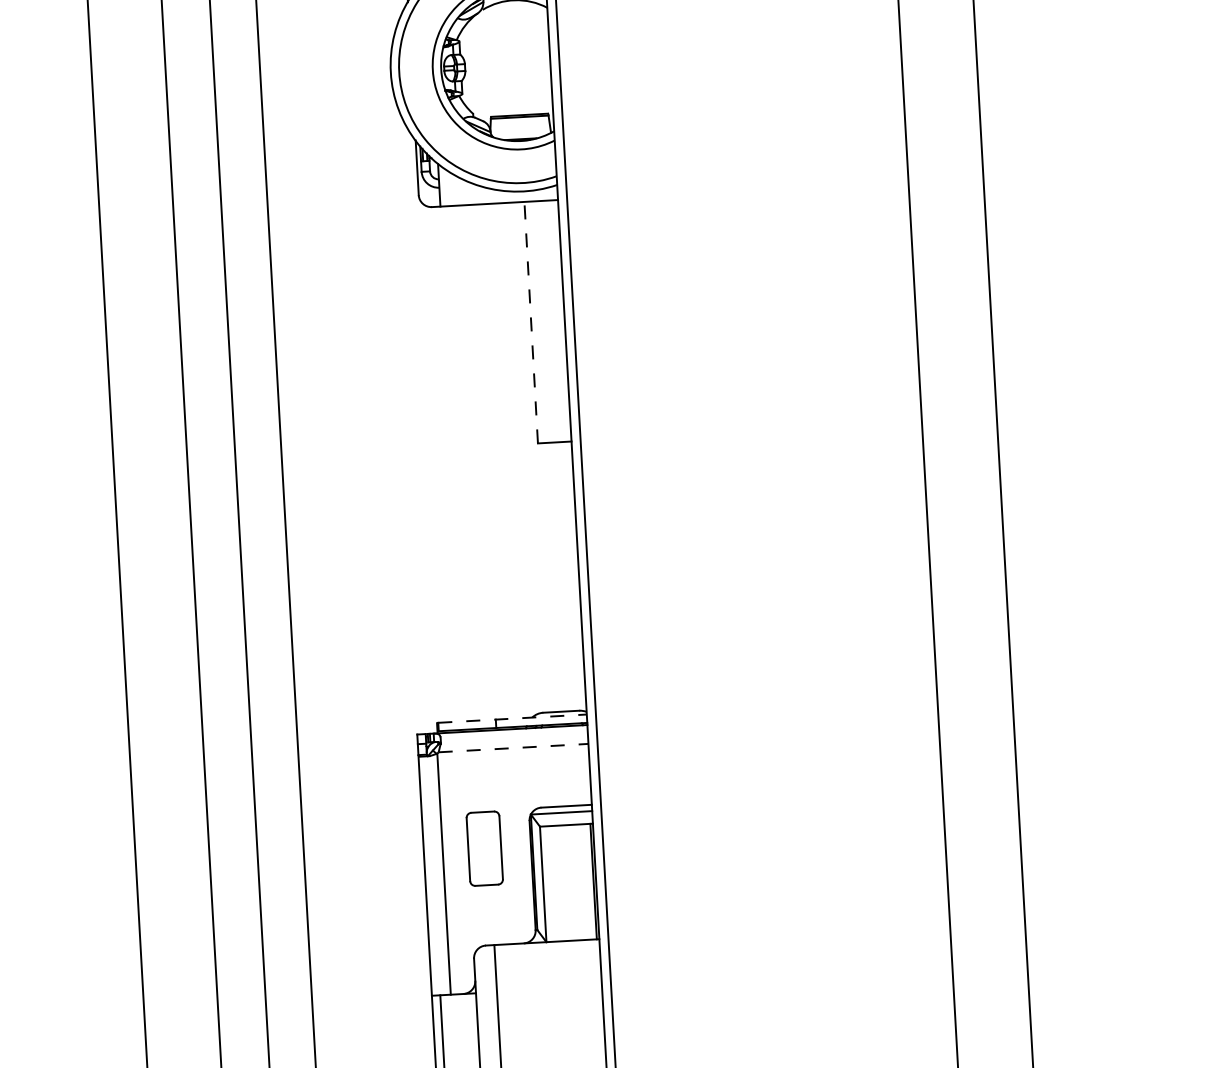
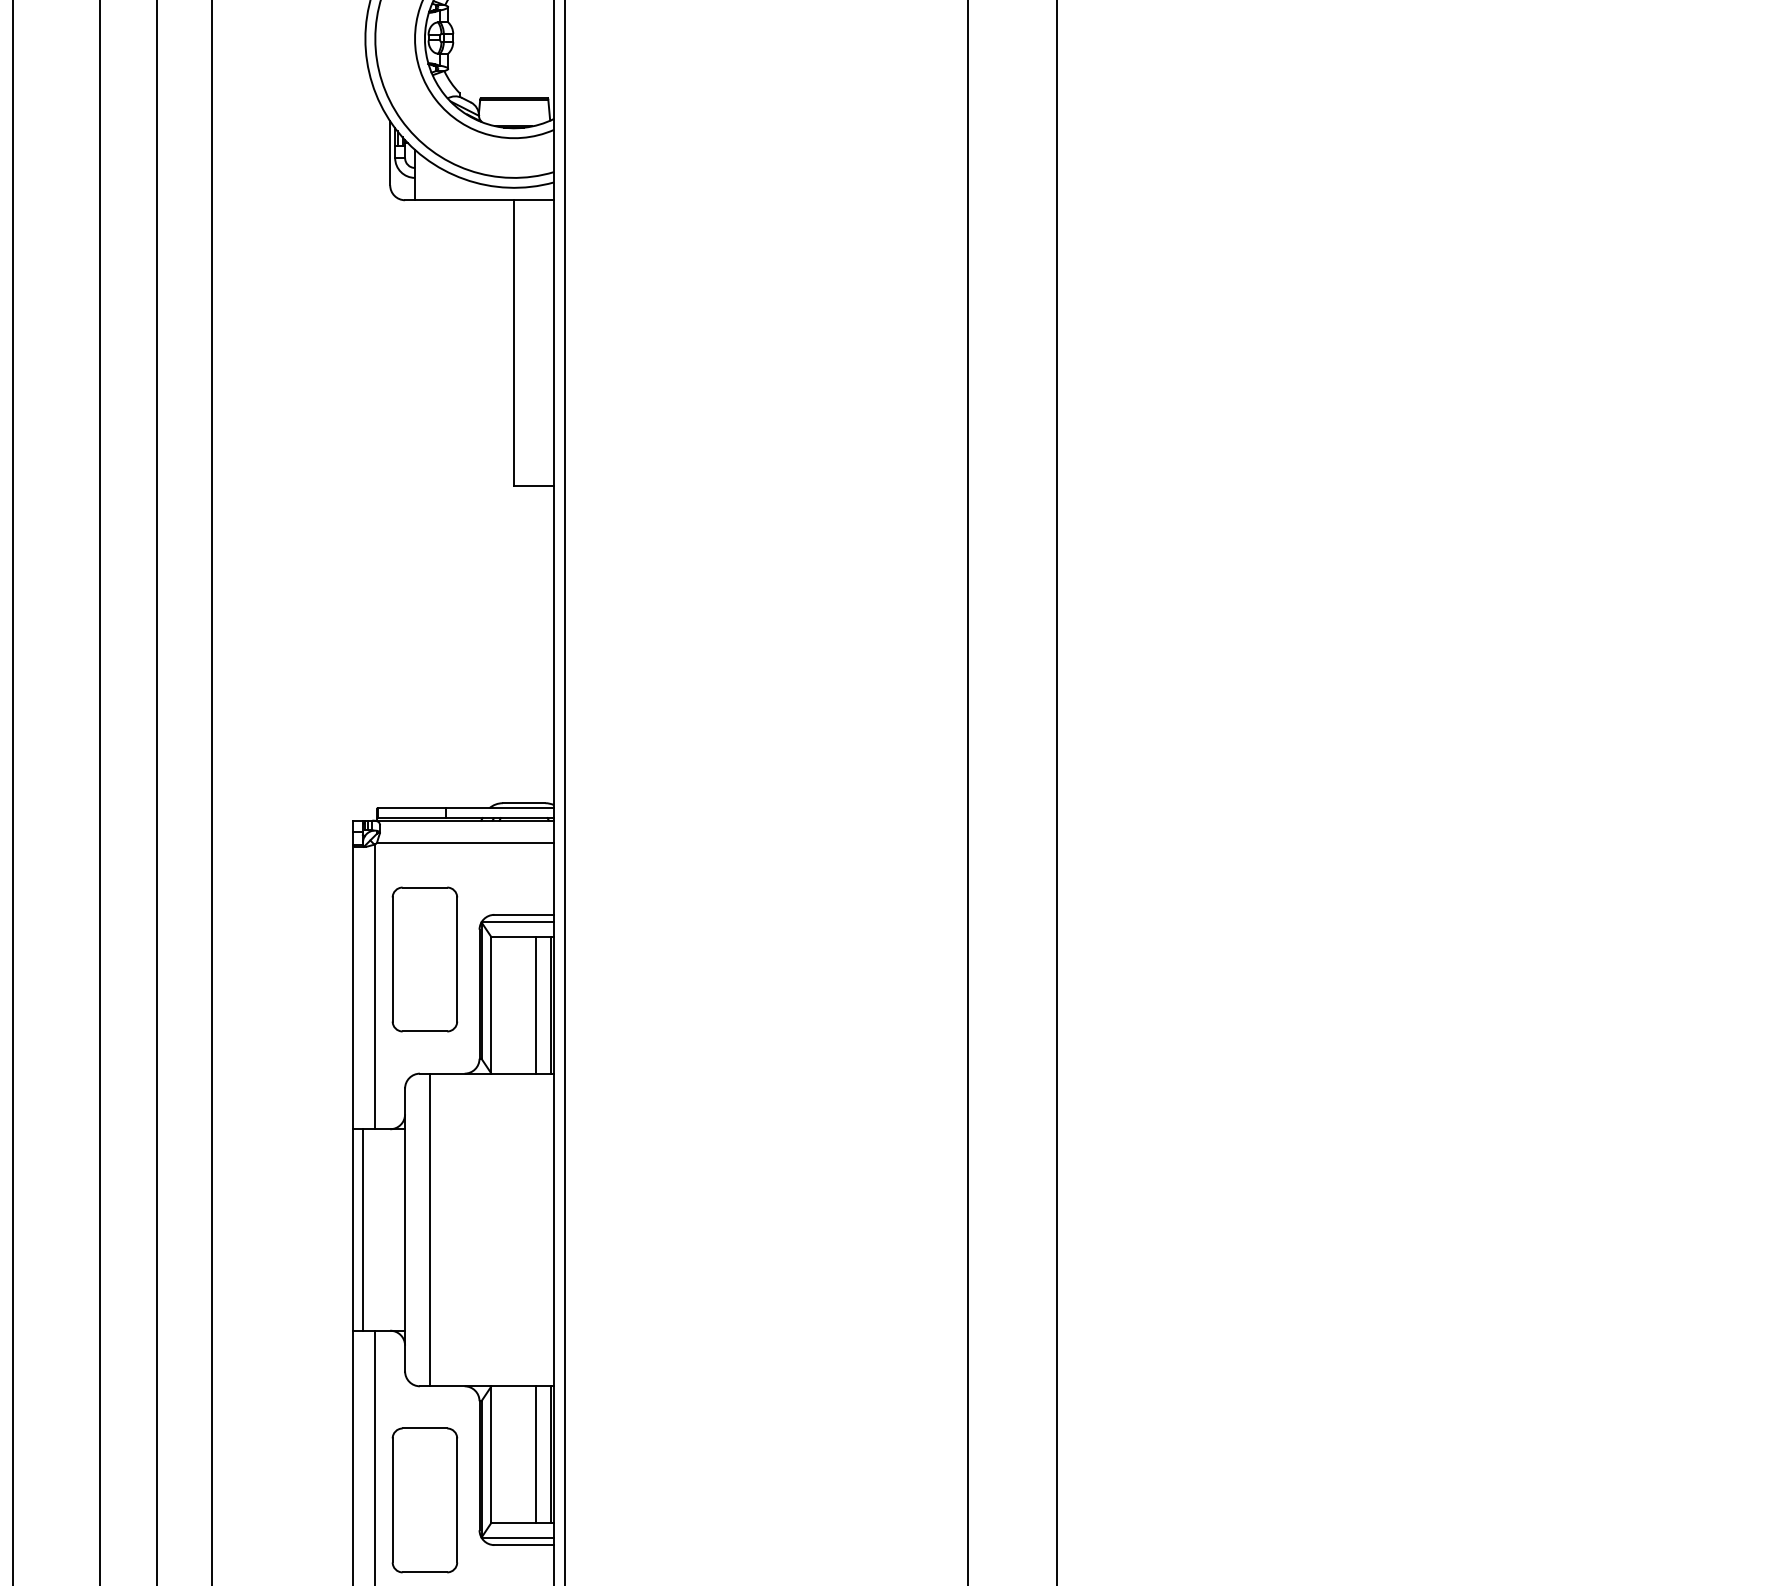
line: (531, 322) -> (514, 342), dashed -> solid
line: (512, 718) -> (466, 808), dashed -> solid
line: (513, 747) -> (465, 842), dashed -> solid
part: (484, 848) -> (424, 959), size x1.67
line: (581, 882) -> (536, 1005), added

